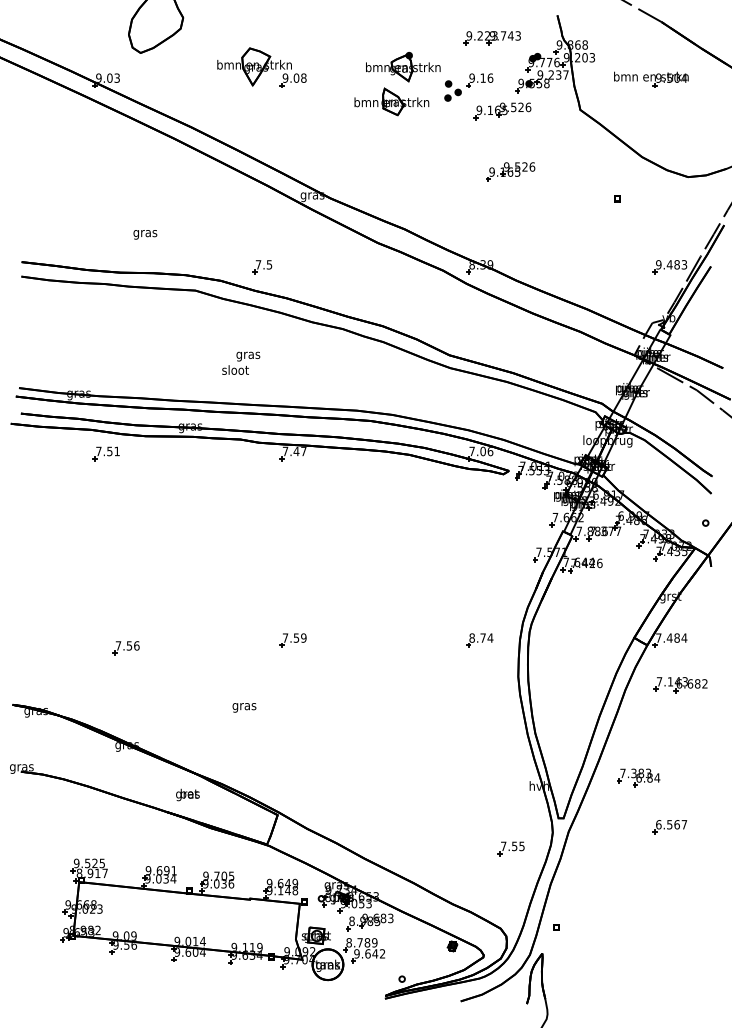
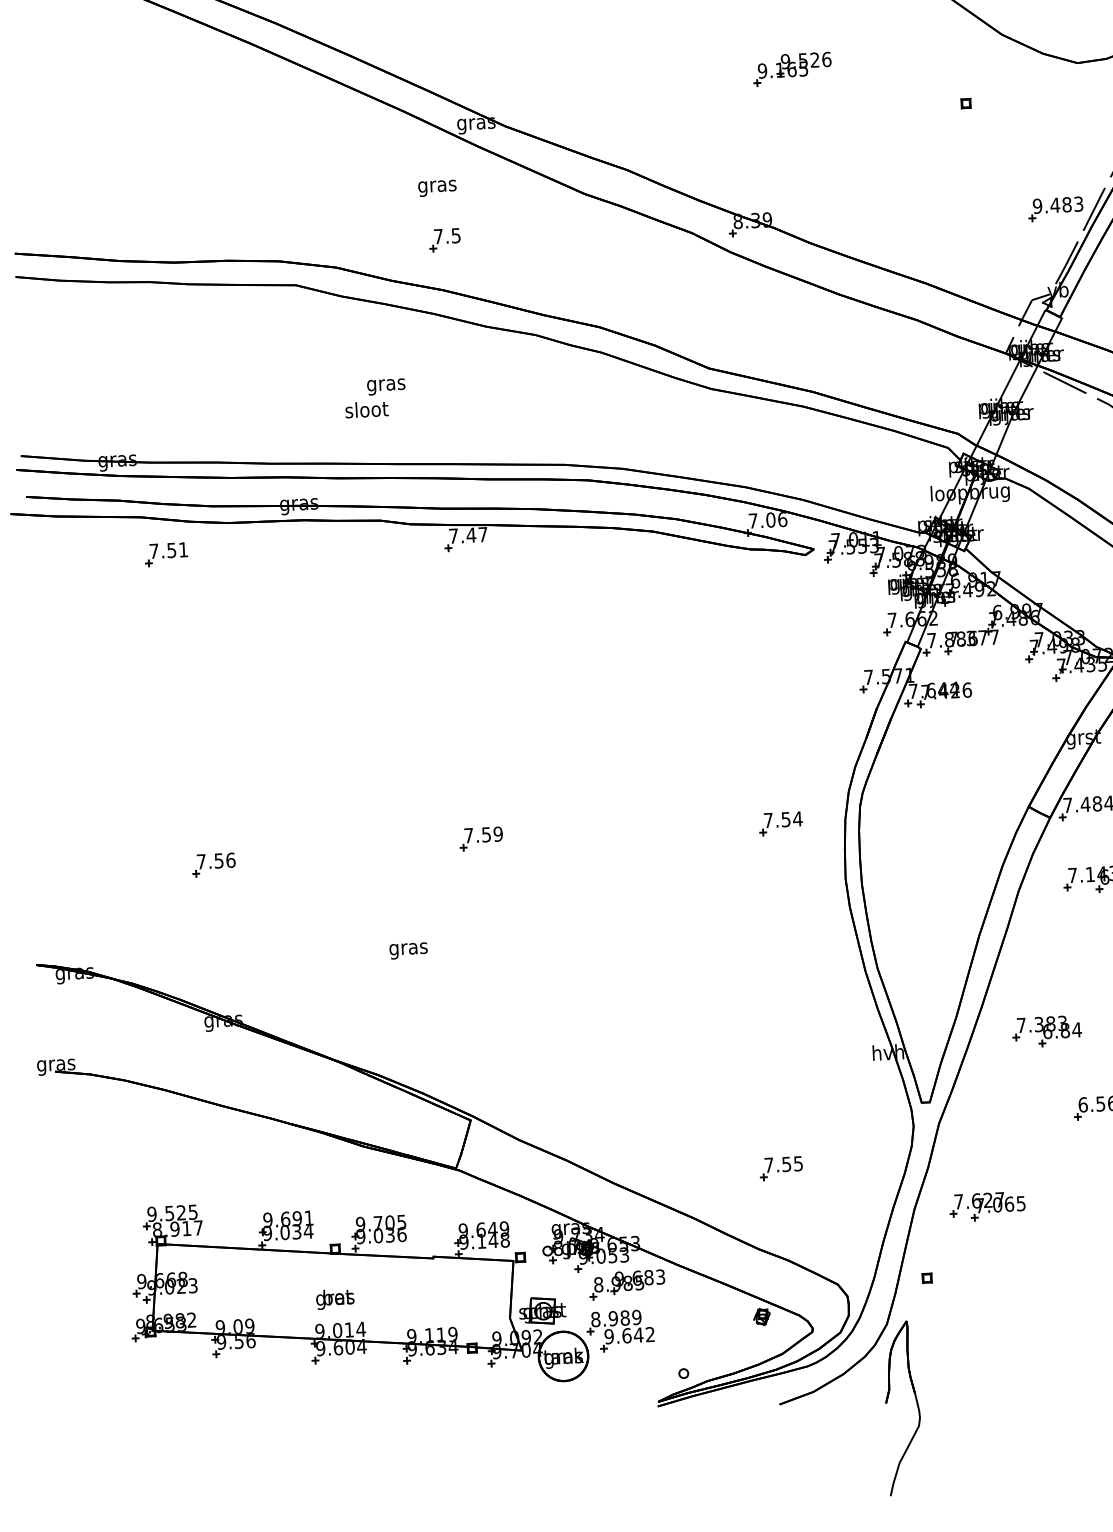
text: (145, 234) -> (437, 187), moved
part: (262, 267) -> (445, 240), moved
text: (477, 637) -> (776, 819), 8.74 -> 7.54
text: (187, 794) -> (334, 1298), moved
part: (510, 848) -> (780, 1168), moved
part: (595, 884) -> (986, 1205), added
text: (359, 942) -> (612, 1318), 8.789 -> 8.989

